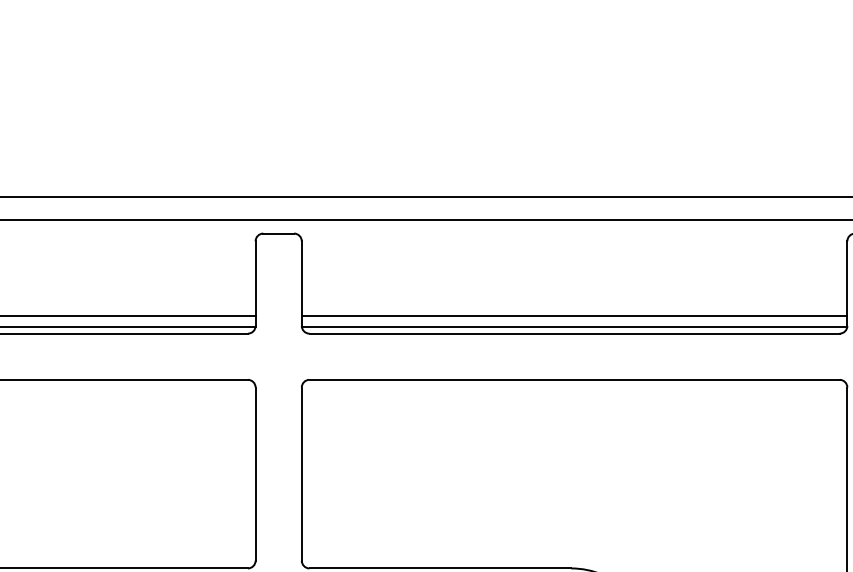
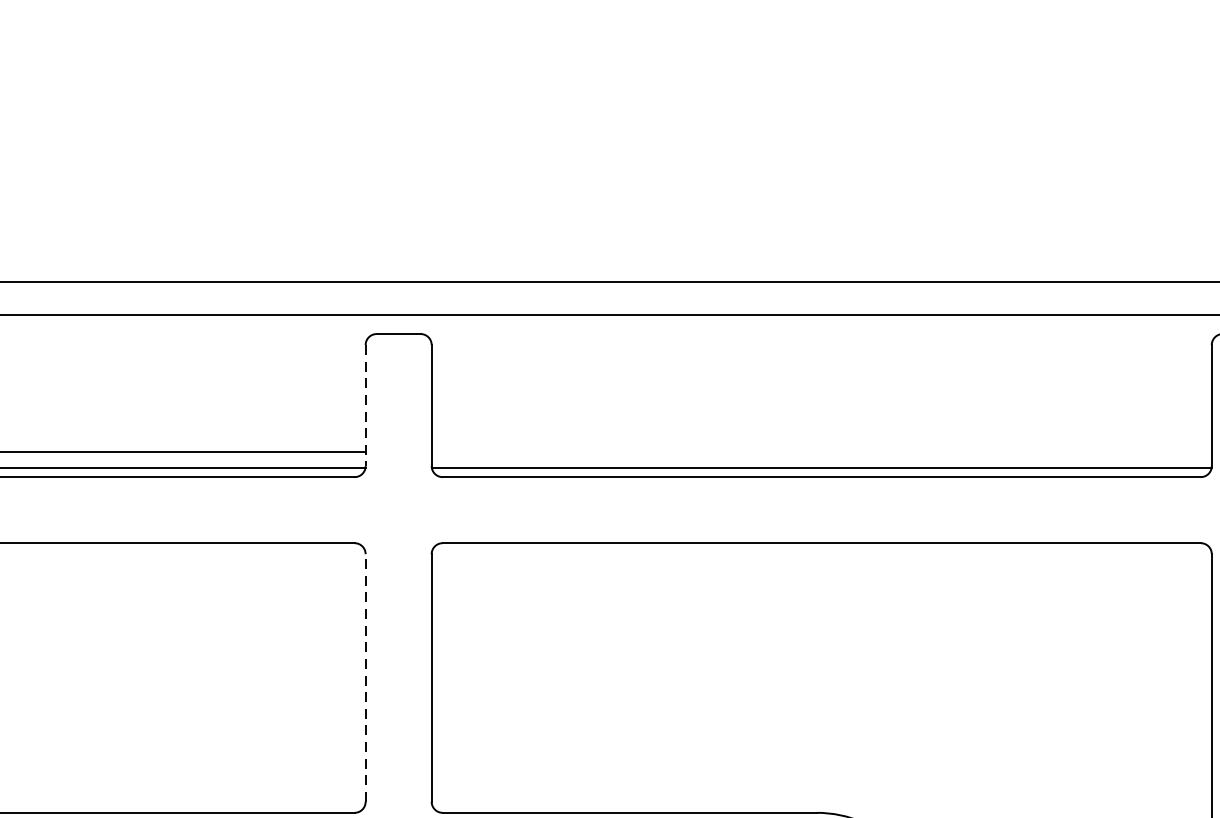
line: (255, 284) -> (365, 406), solid -> dashed
line: (574, 315) -> (821, 451), removed
line: (255, 474) -> (365, 678), solid -> dashed

